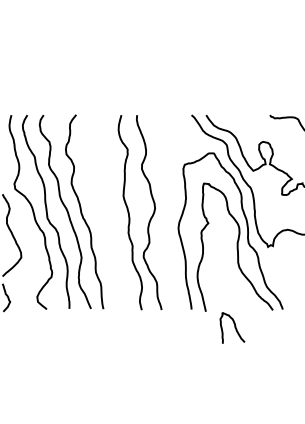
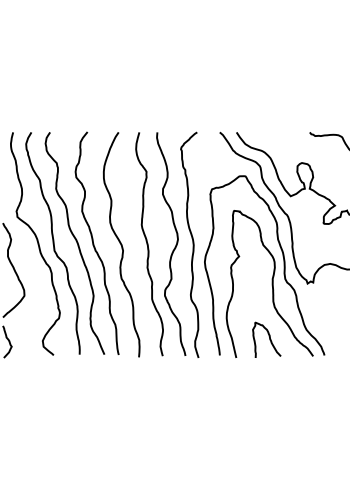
curve: (105, 212) -> (121, 244), added
curve: (167, 212) -> (192, 244), added
curve: (234, 327) -> (269, 339), moved

